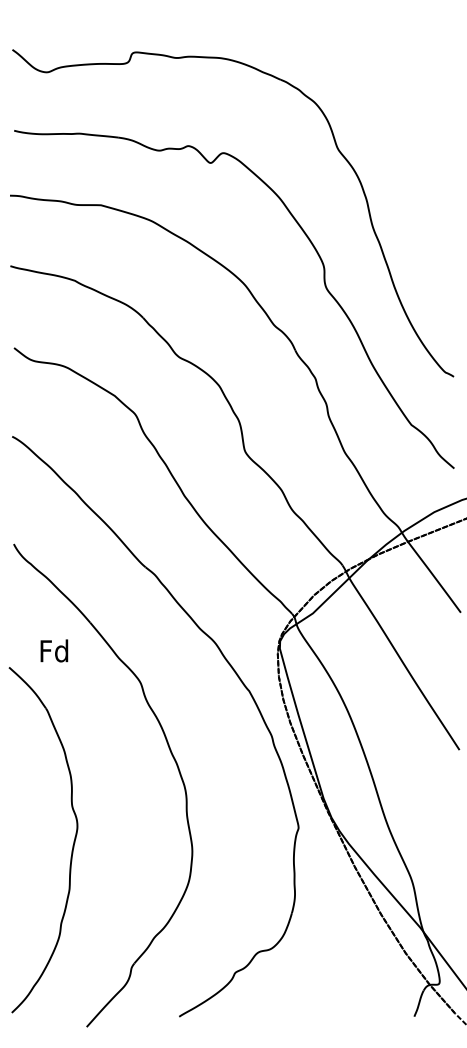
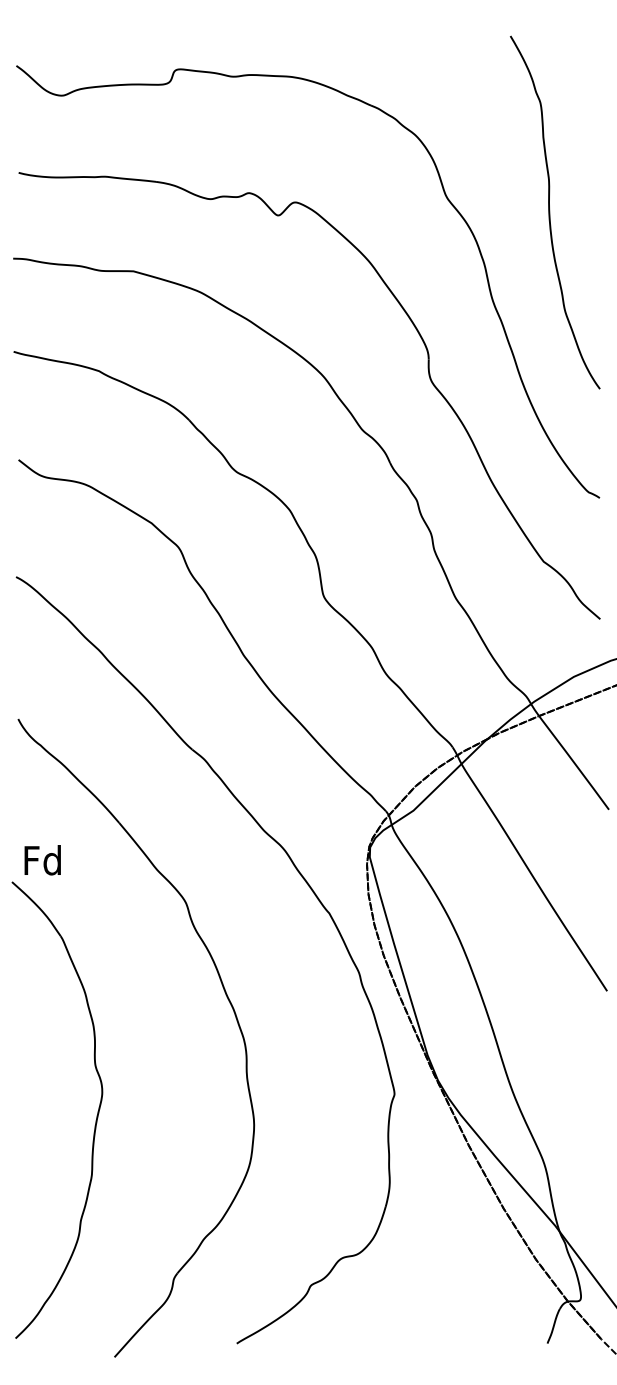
curve: (416, 160) -> (550, 212), added
text: (54, 650) -> (42, 859), moved

